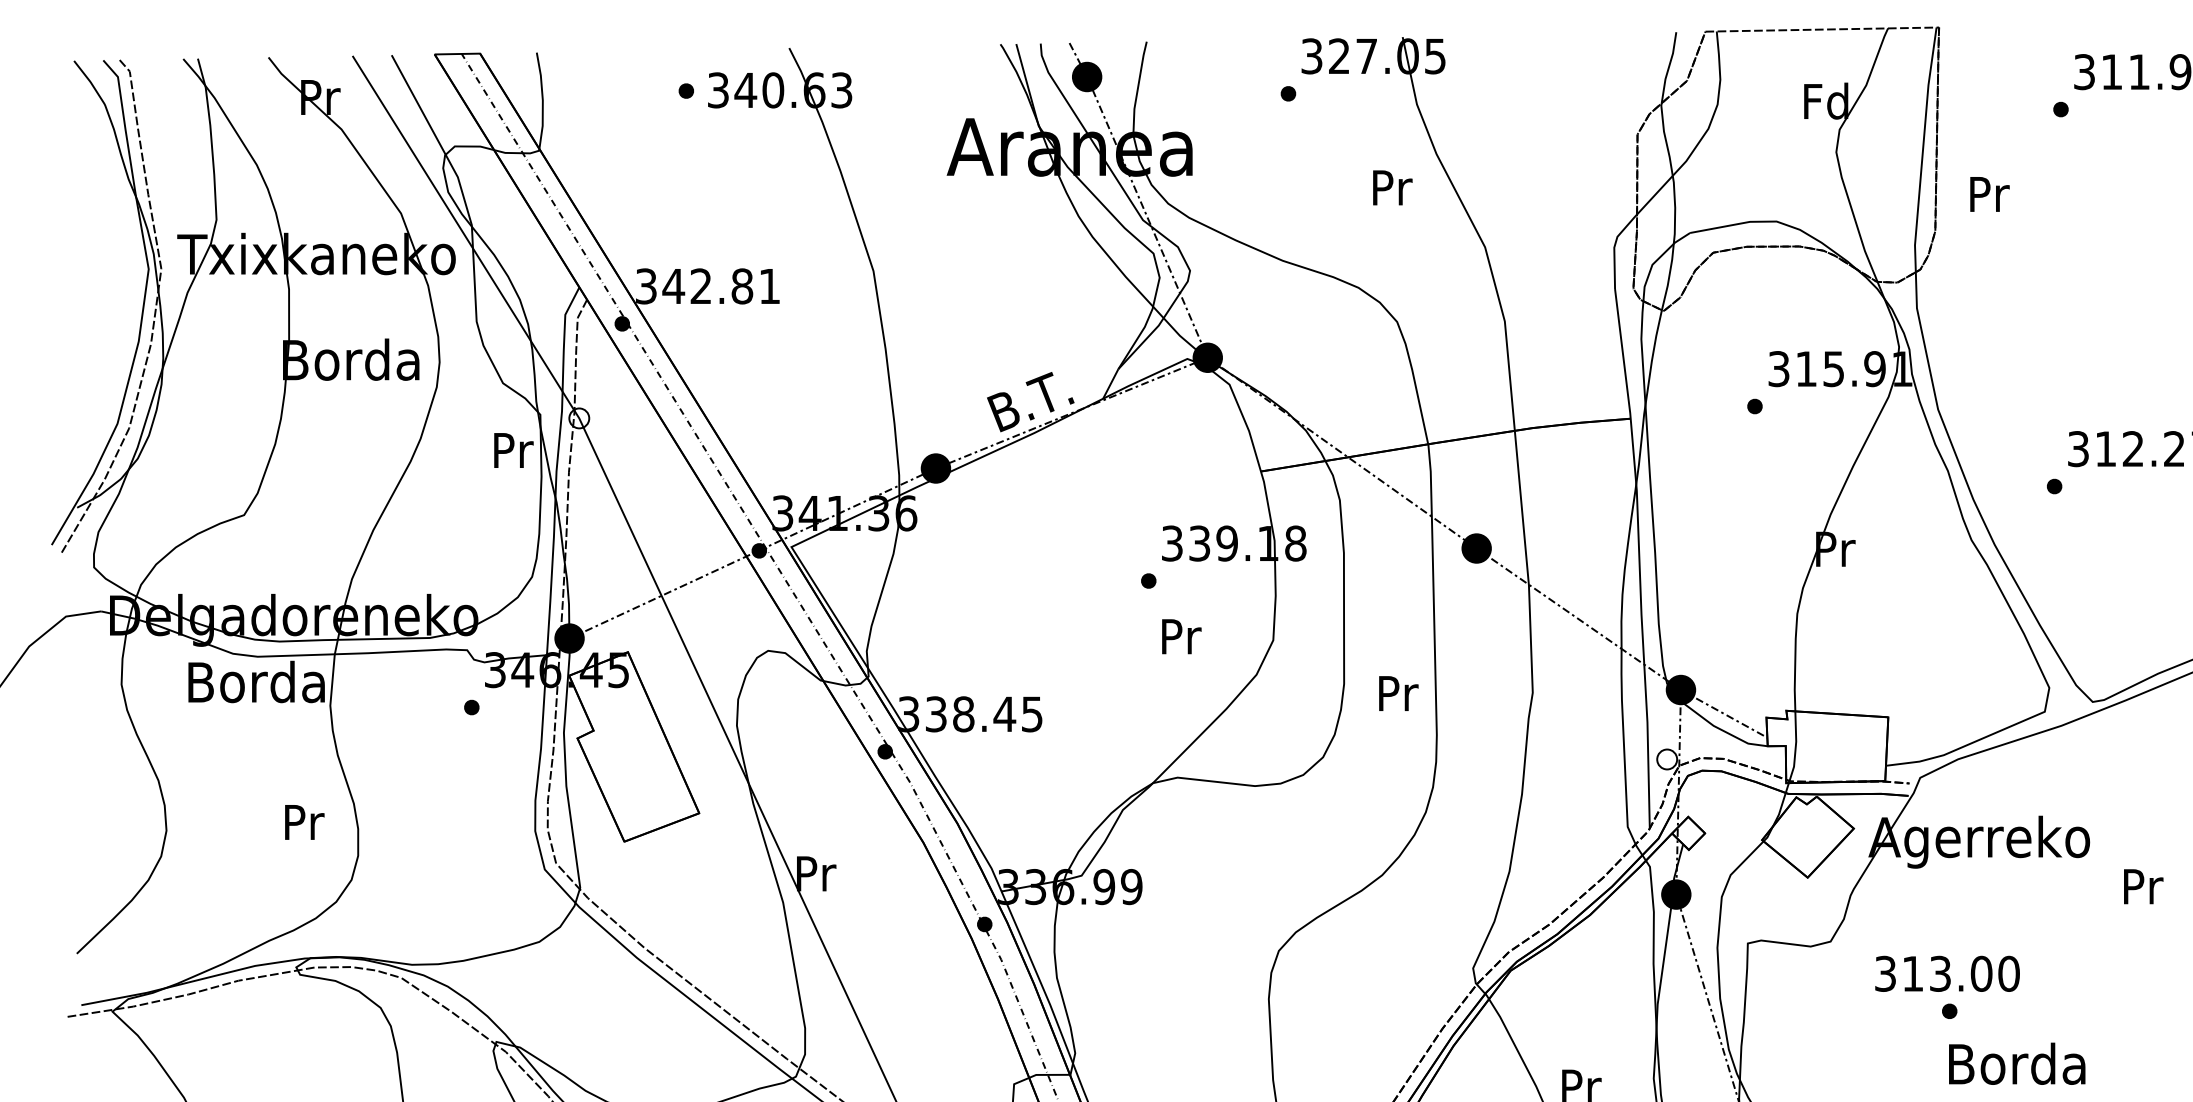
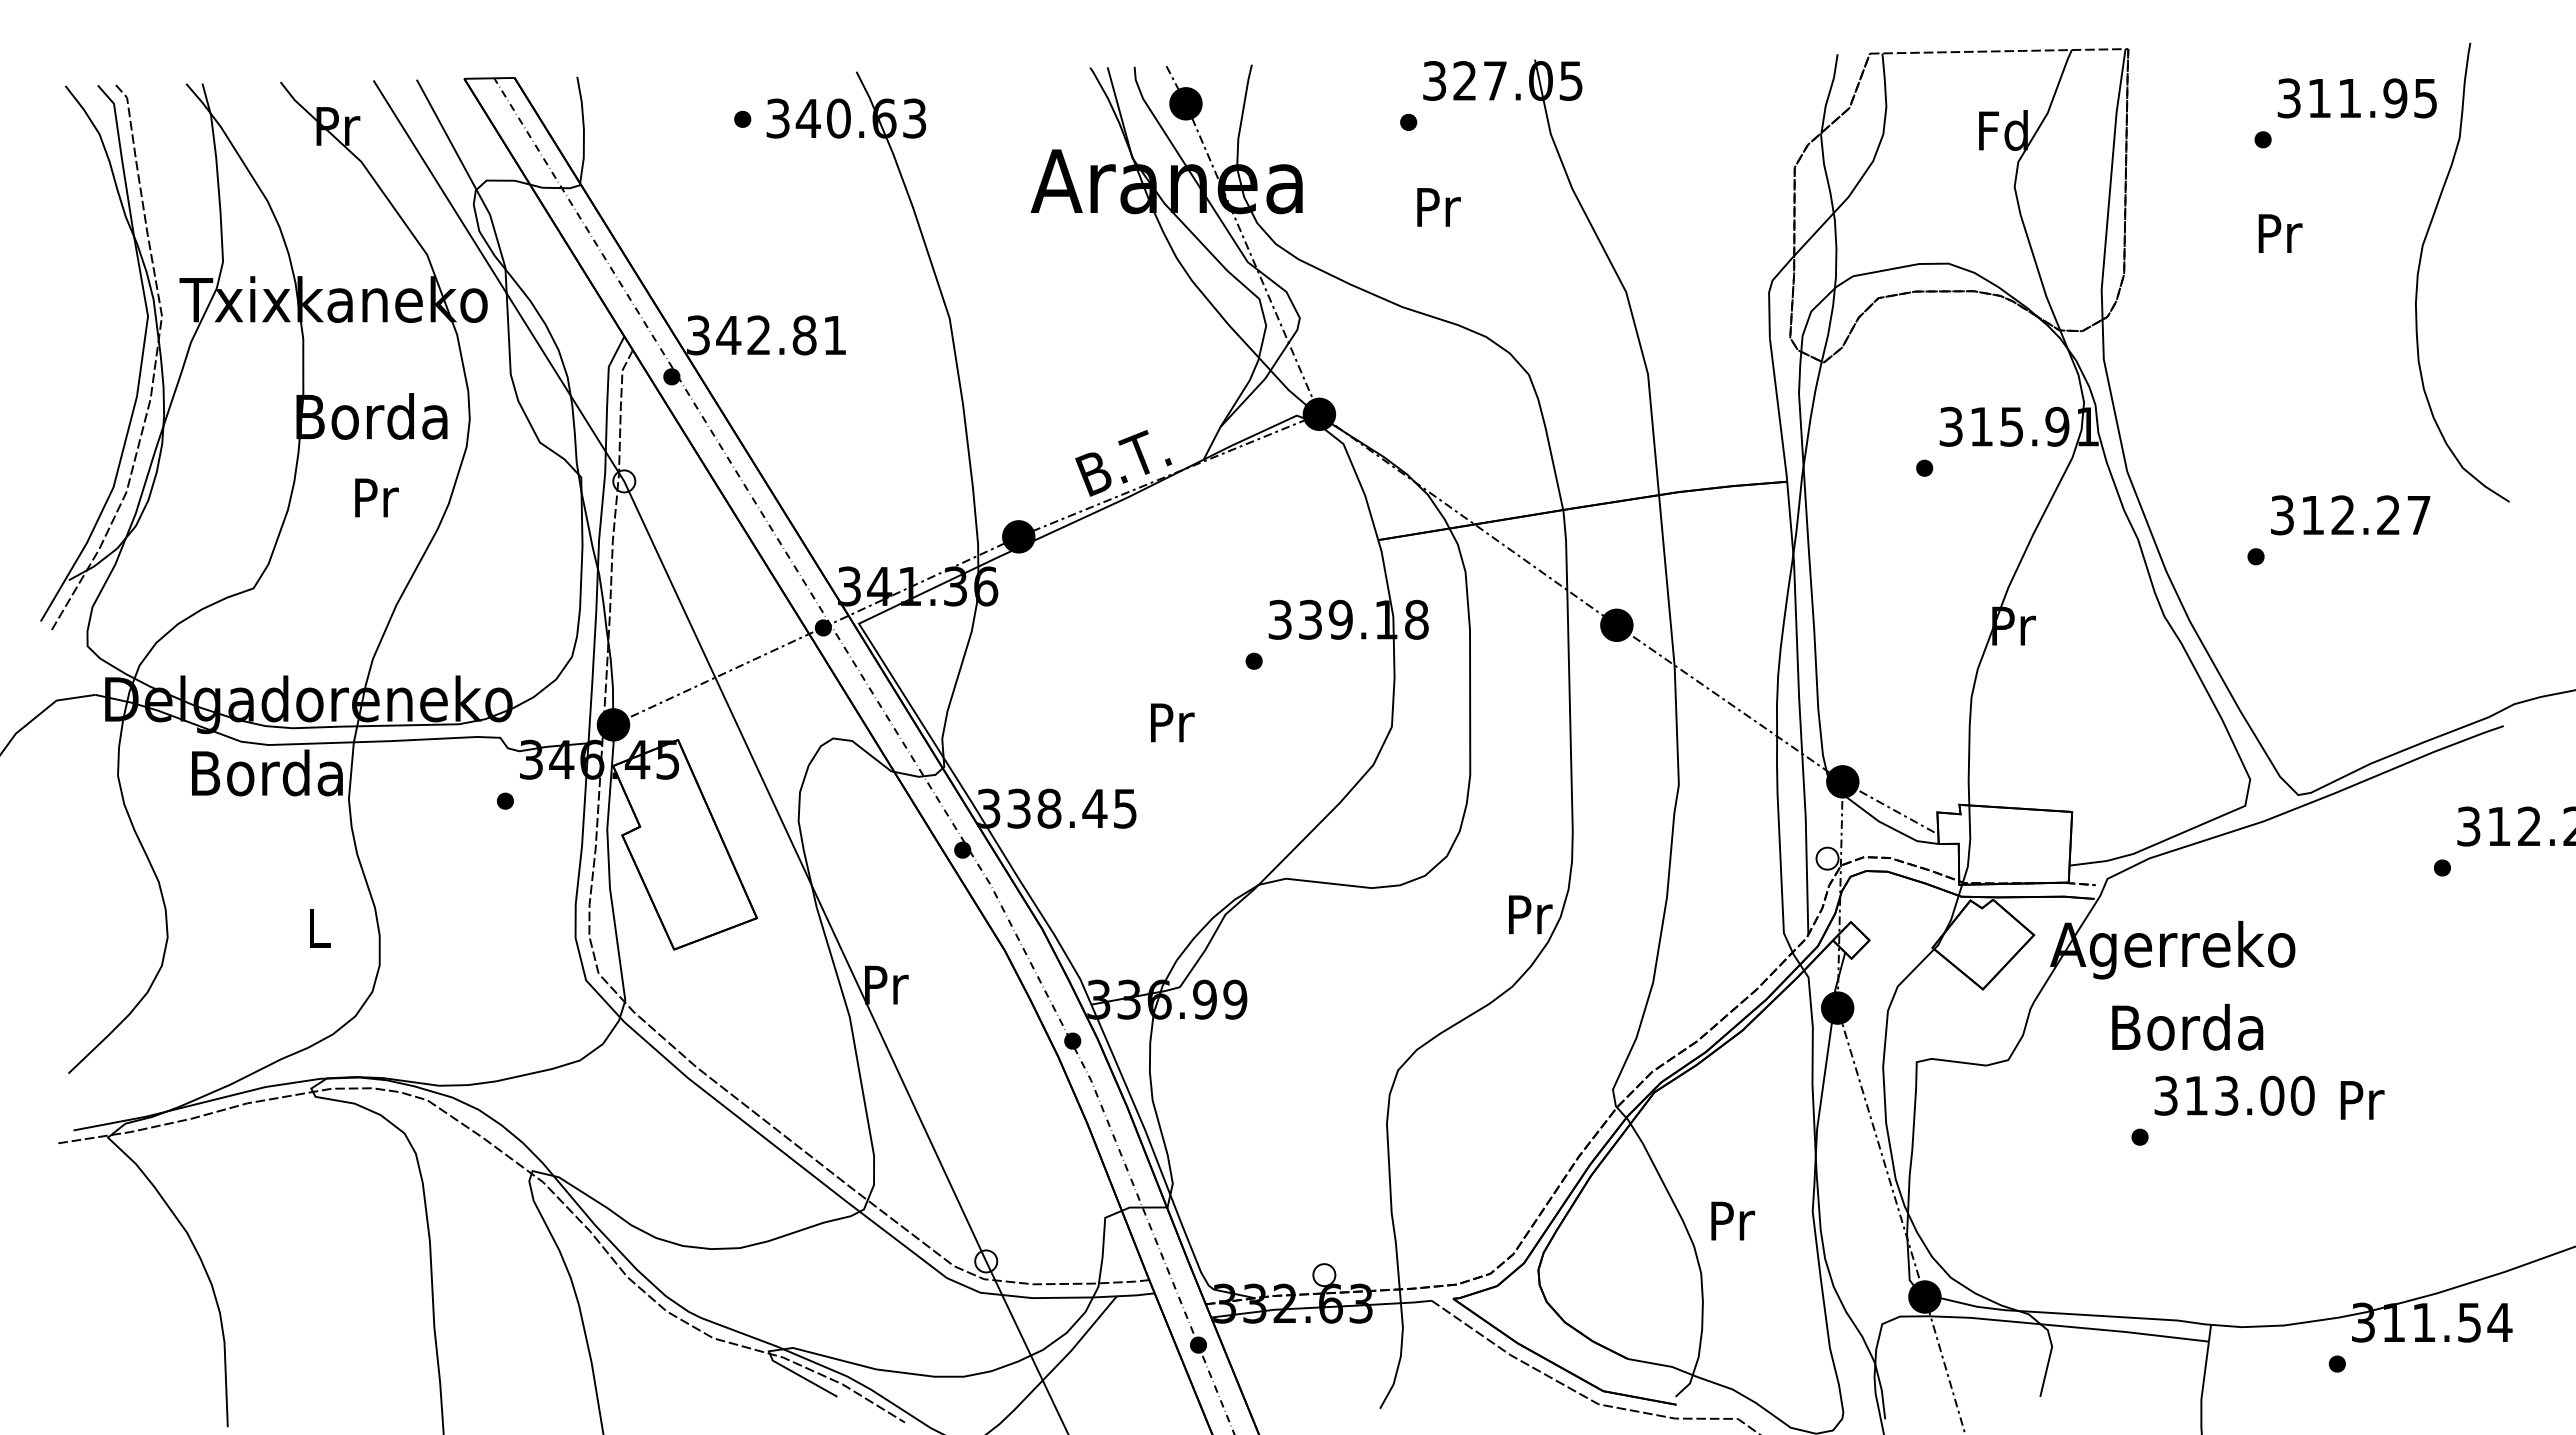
text: (1392, 187) -> (1438, 207), moved
text: (1989, 194) -> (2280, 233), moved
text: (513, 450) -> (376, 497), moved
text: (1181, 636) -> (1172, 722), moved
text: (1398, 693) -> (1530, 914), moved
text: (304, 822) -> (320, 928), Pr -> L
text: (2143, 886) -> (2362, 1100), moved
text: (1947, 973) -> (2234, 1095), moved
text: (2017, 1063) -> (2187, 1026), moved

